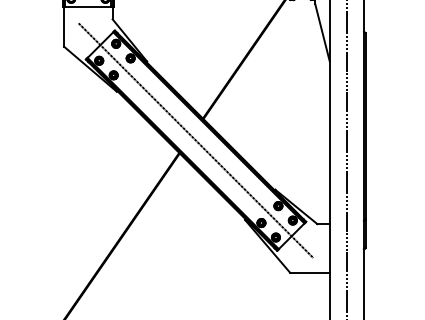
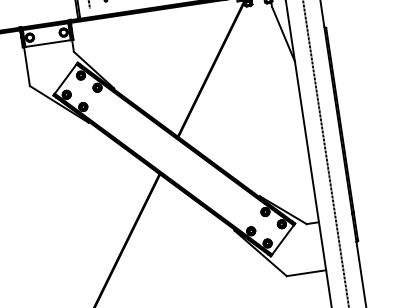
line: (195, 140) -> (173, 159), removed

